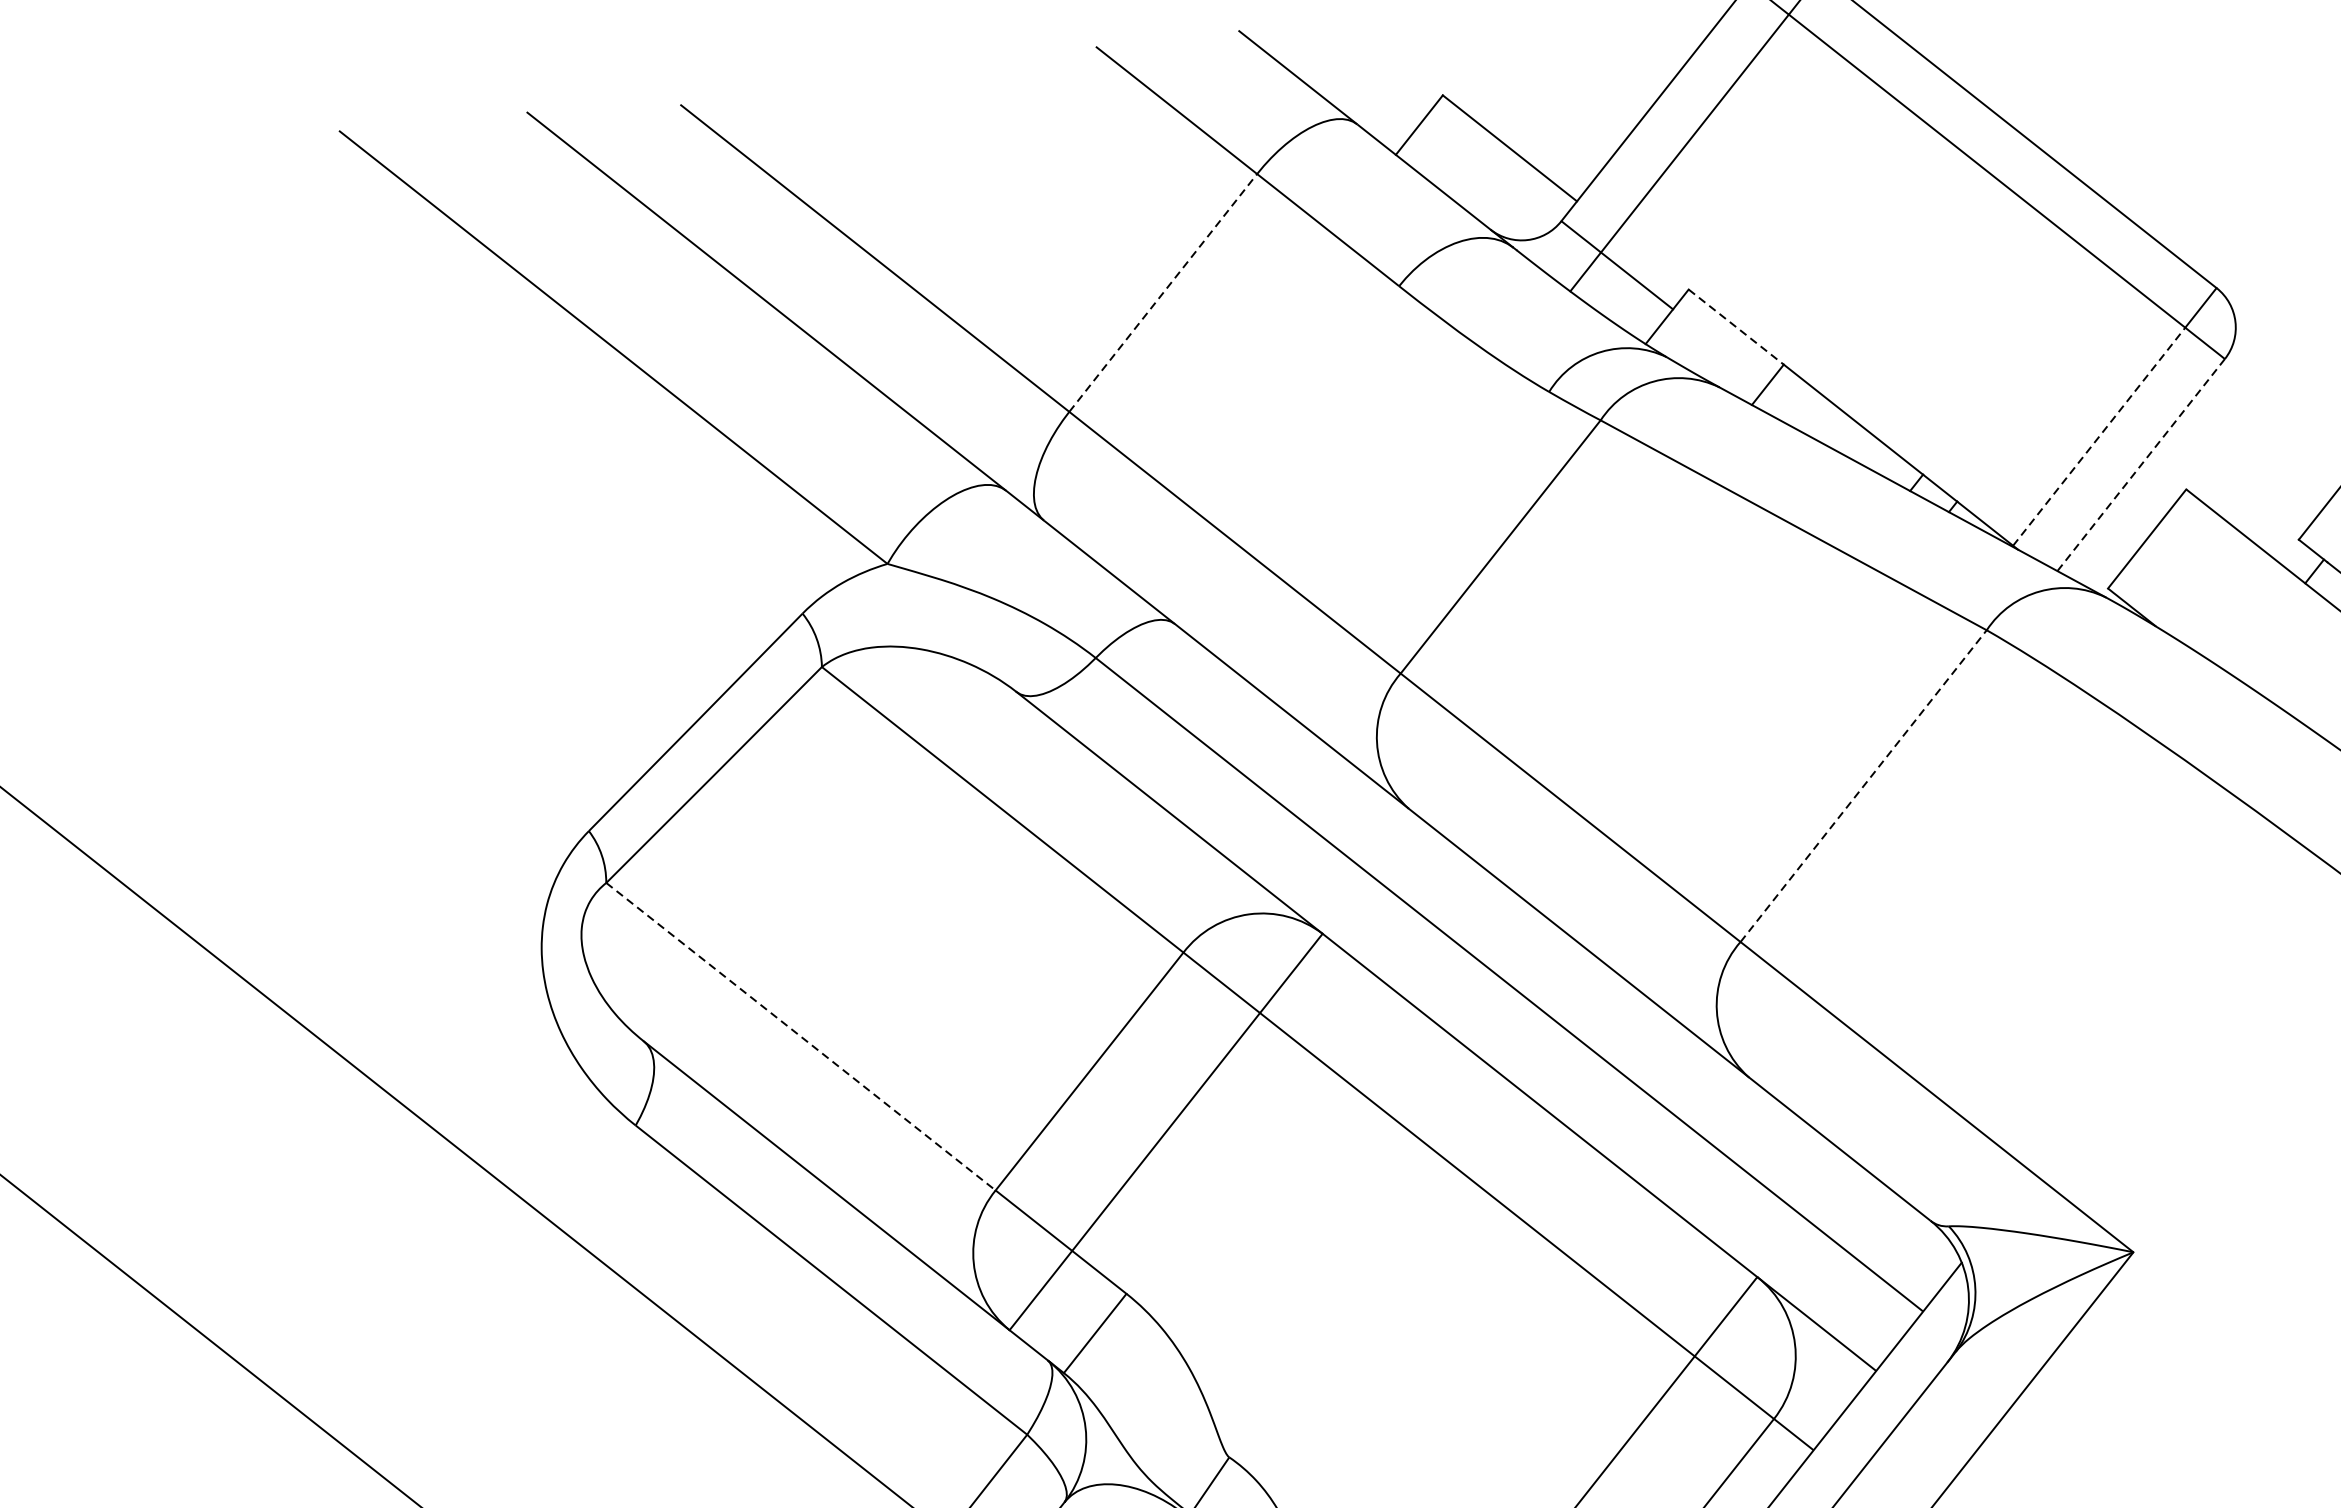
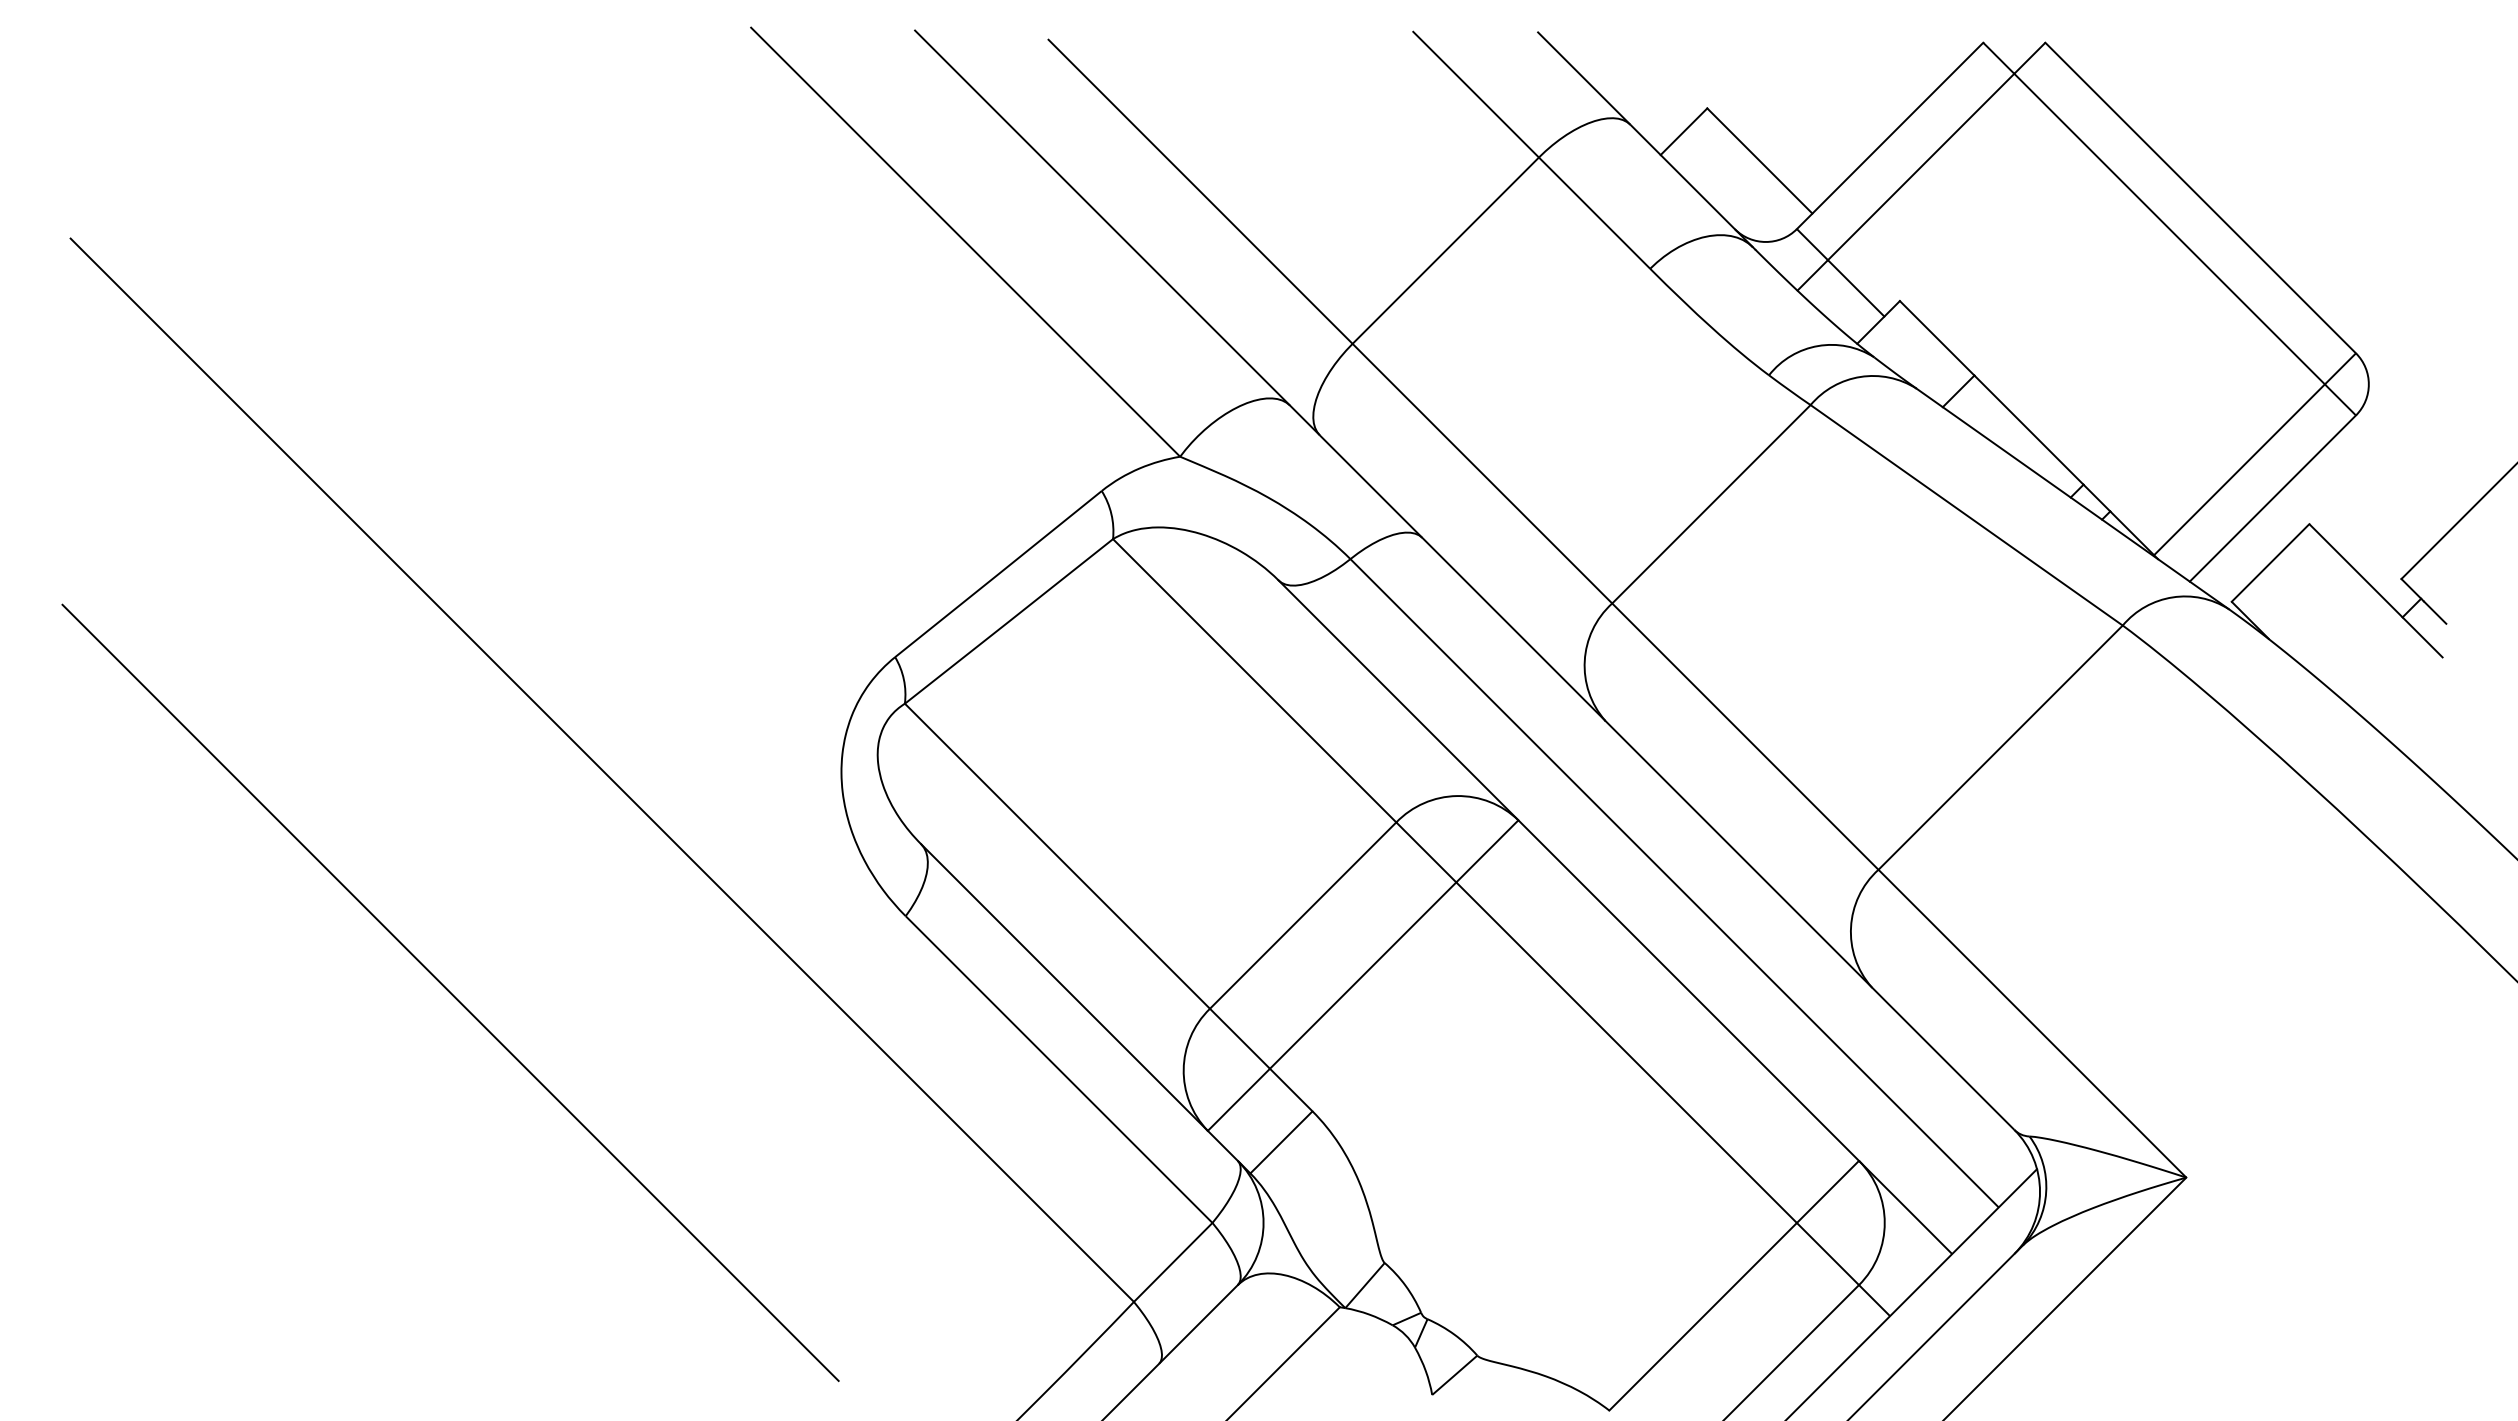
line: (1162, 292) -> (1445, 250), dashed -> solid
line: (1736, 327) -> (1937, 338), dashed -> solid
line: (2099, 436) -> (2239, 469), dashed -> solid
line: (2140, 465) -> (2272, 498), dashed -> solid
line: (1863, 785) -> (2000, 747), dashed -> solid
line: (801, 1036) -> (1057, 856), dashed -> solid

